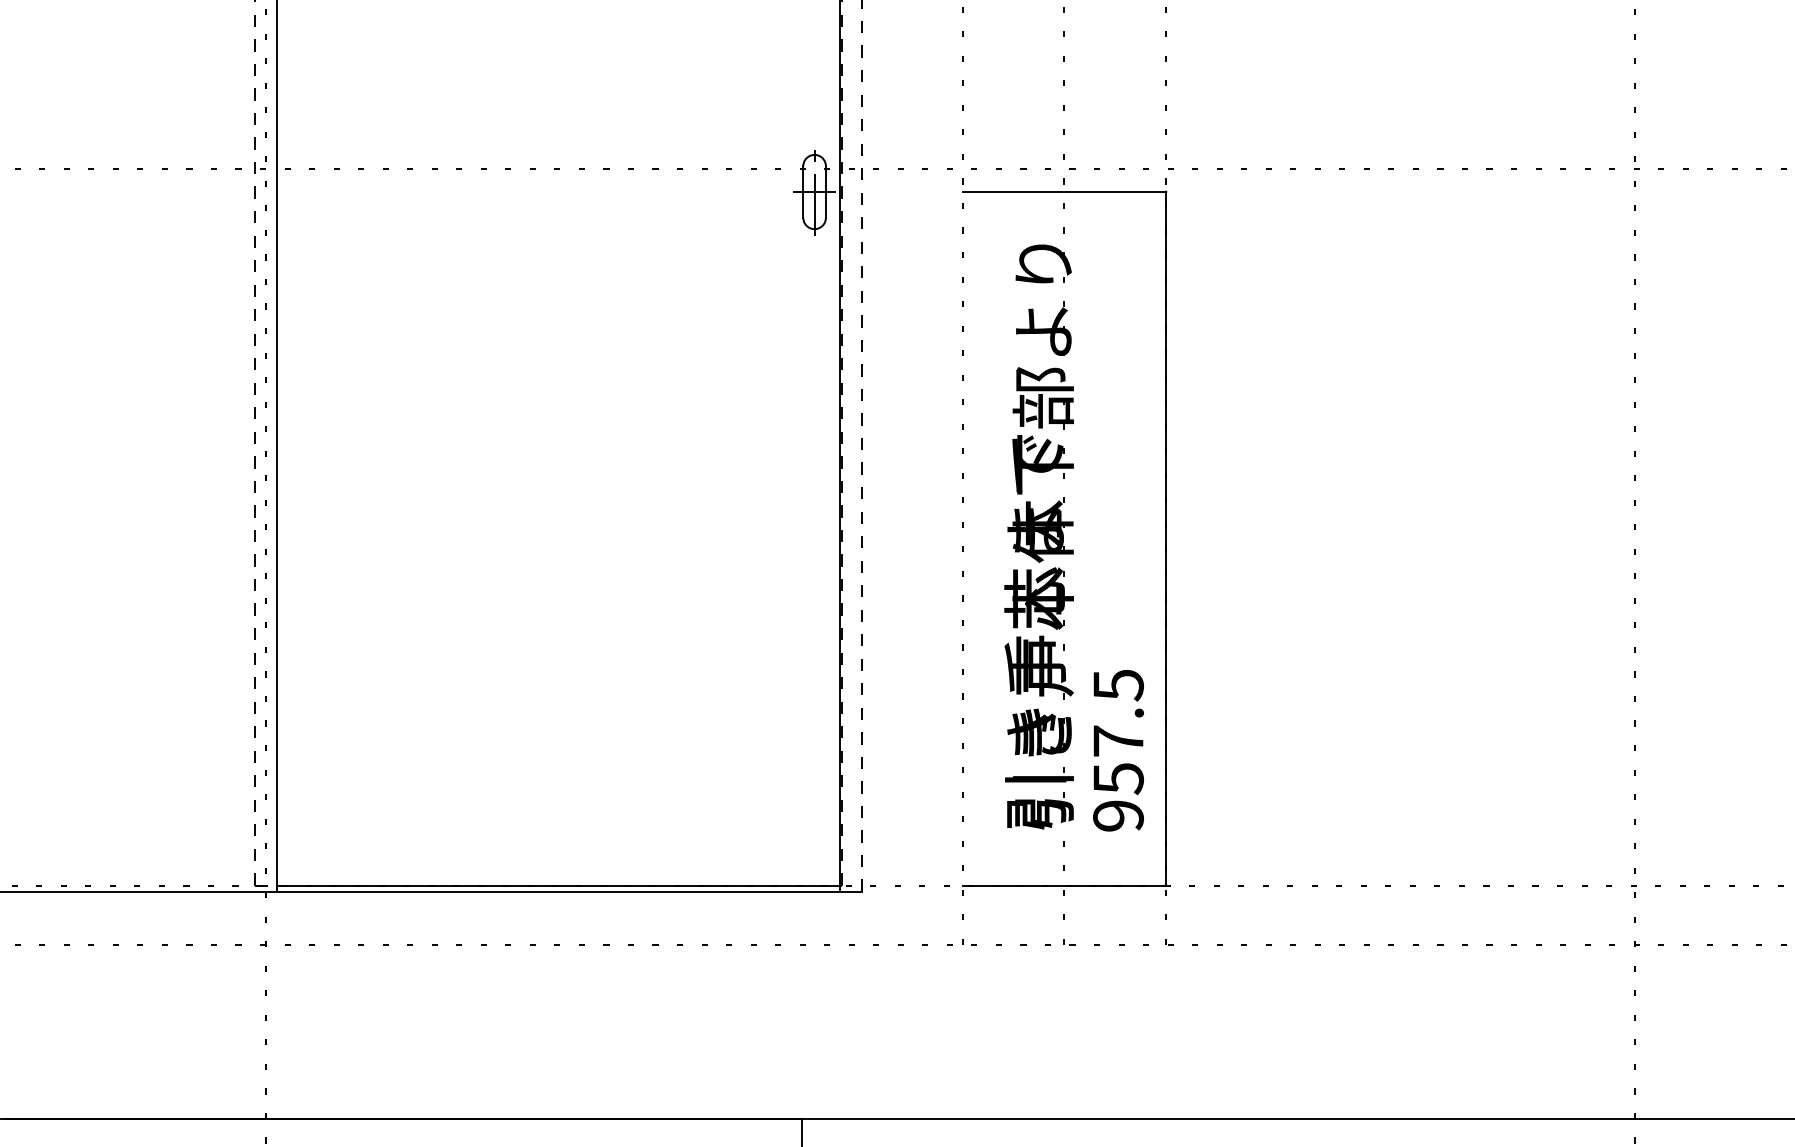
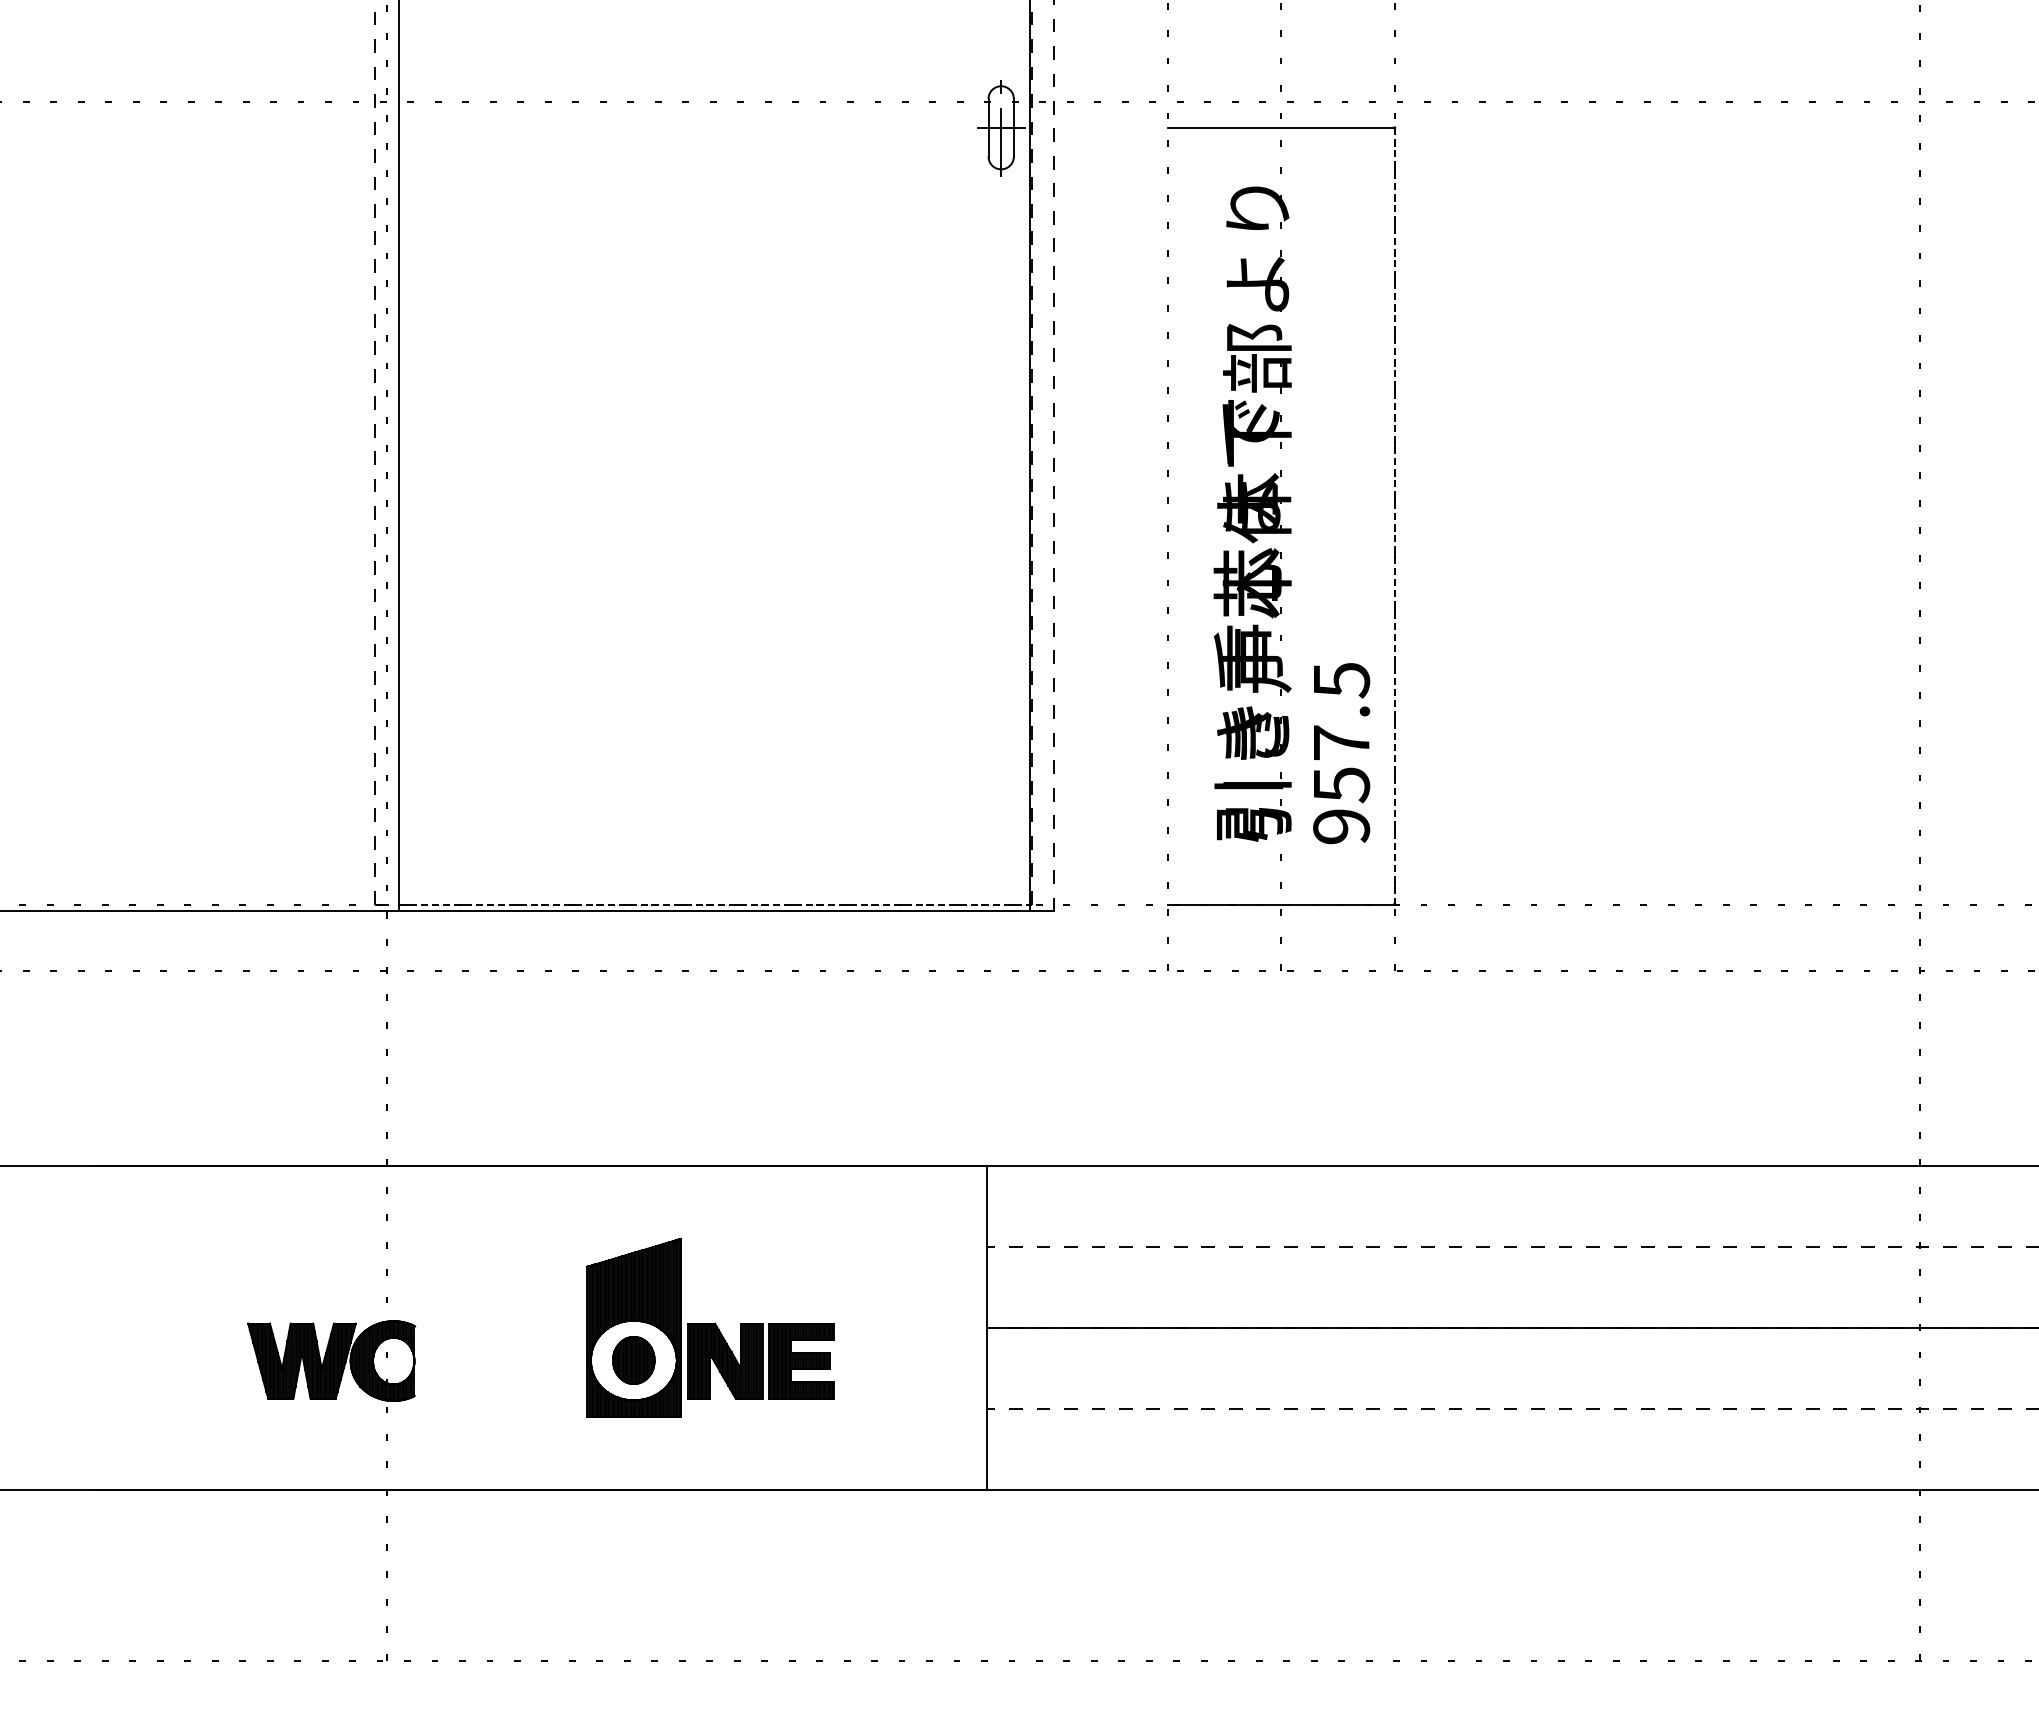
line: (1165, 538) -> (1394, 515), solid -> dashed
line: (558, 885) -> (714, 904), solid -> dashed

